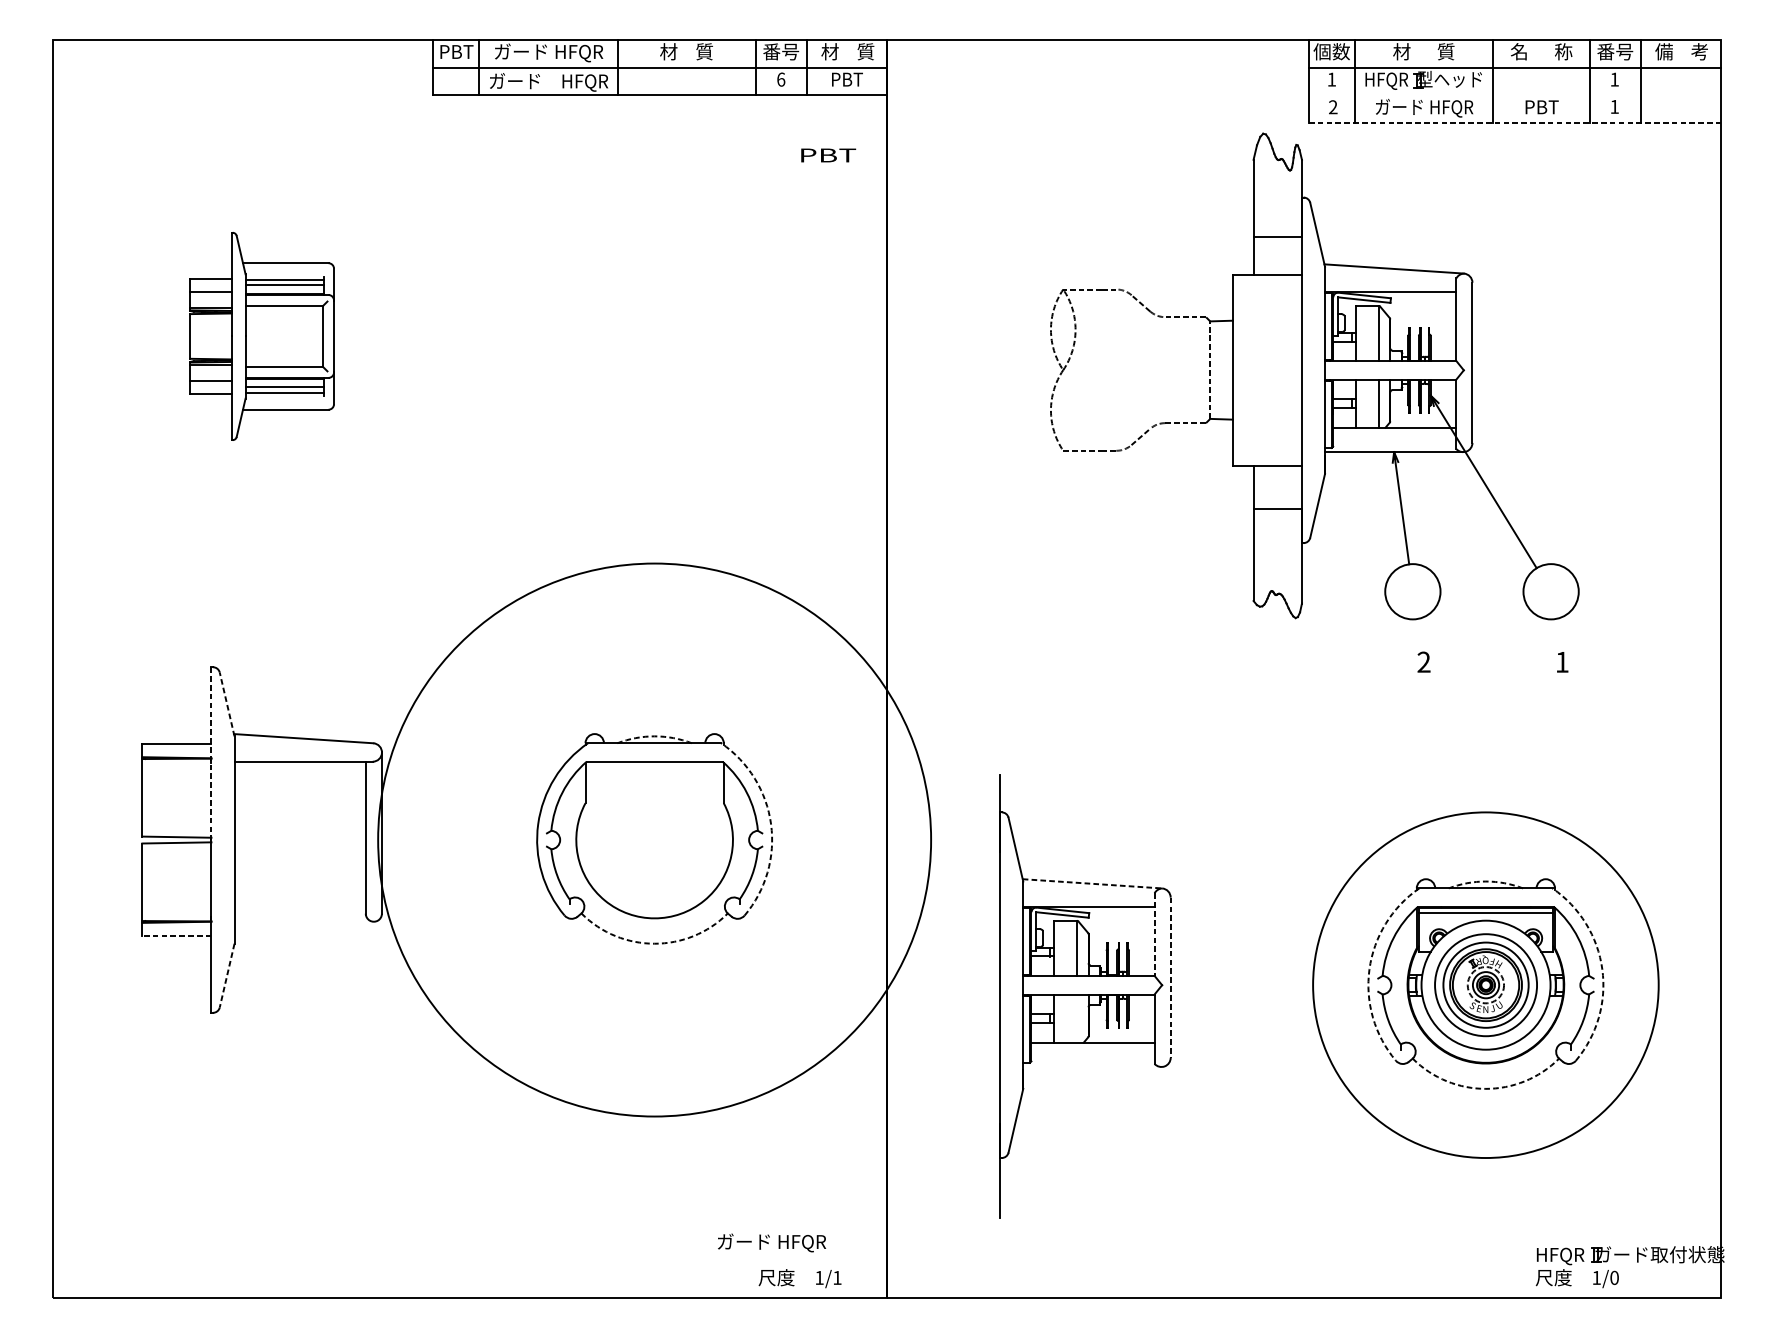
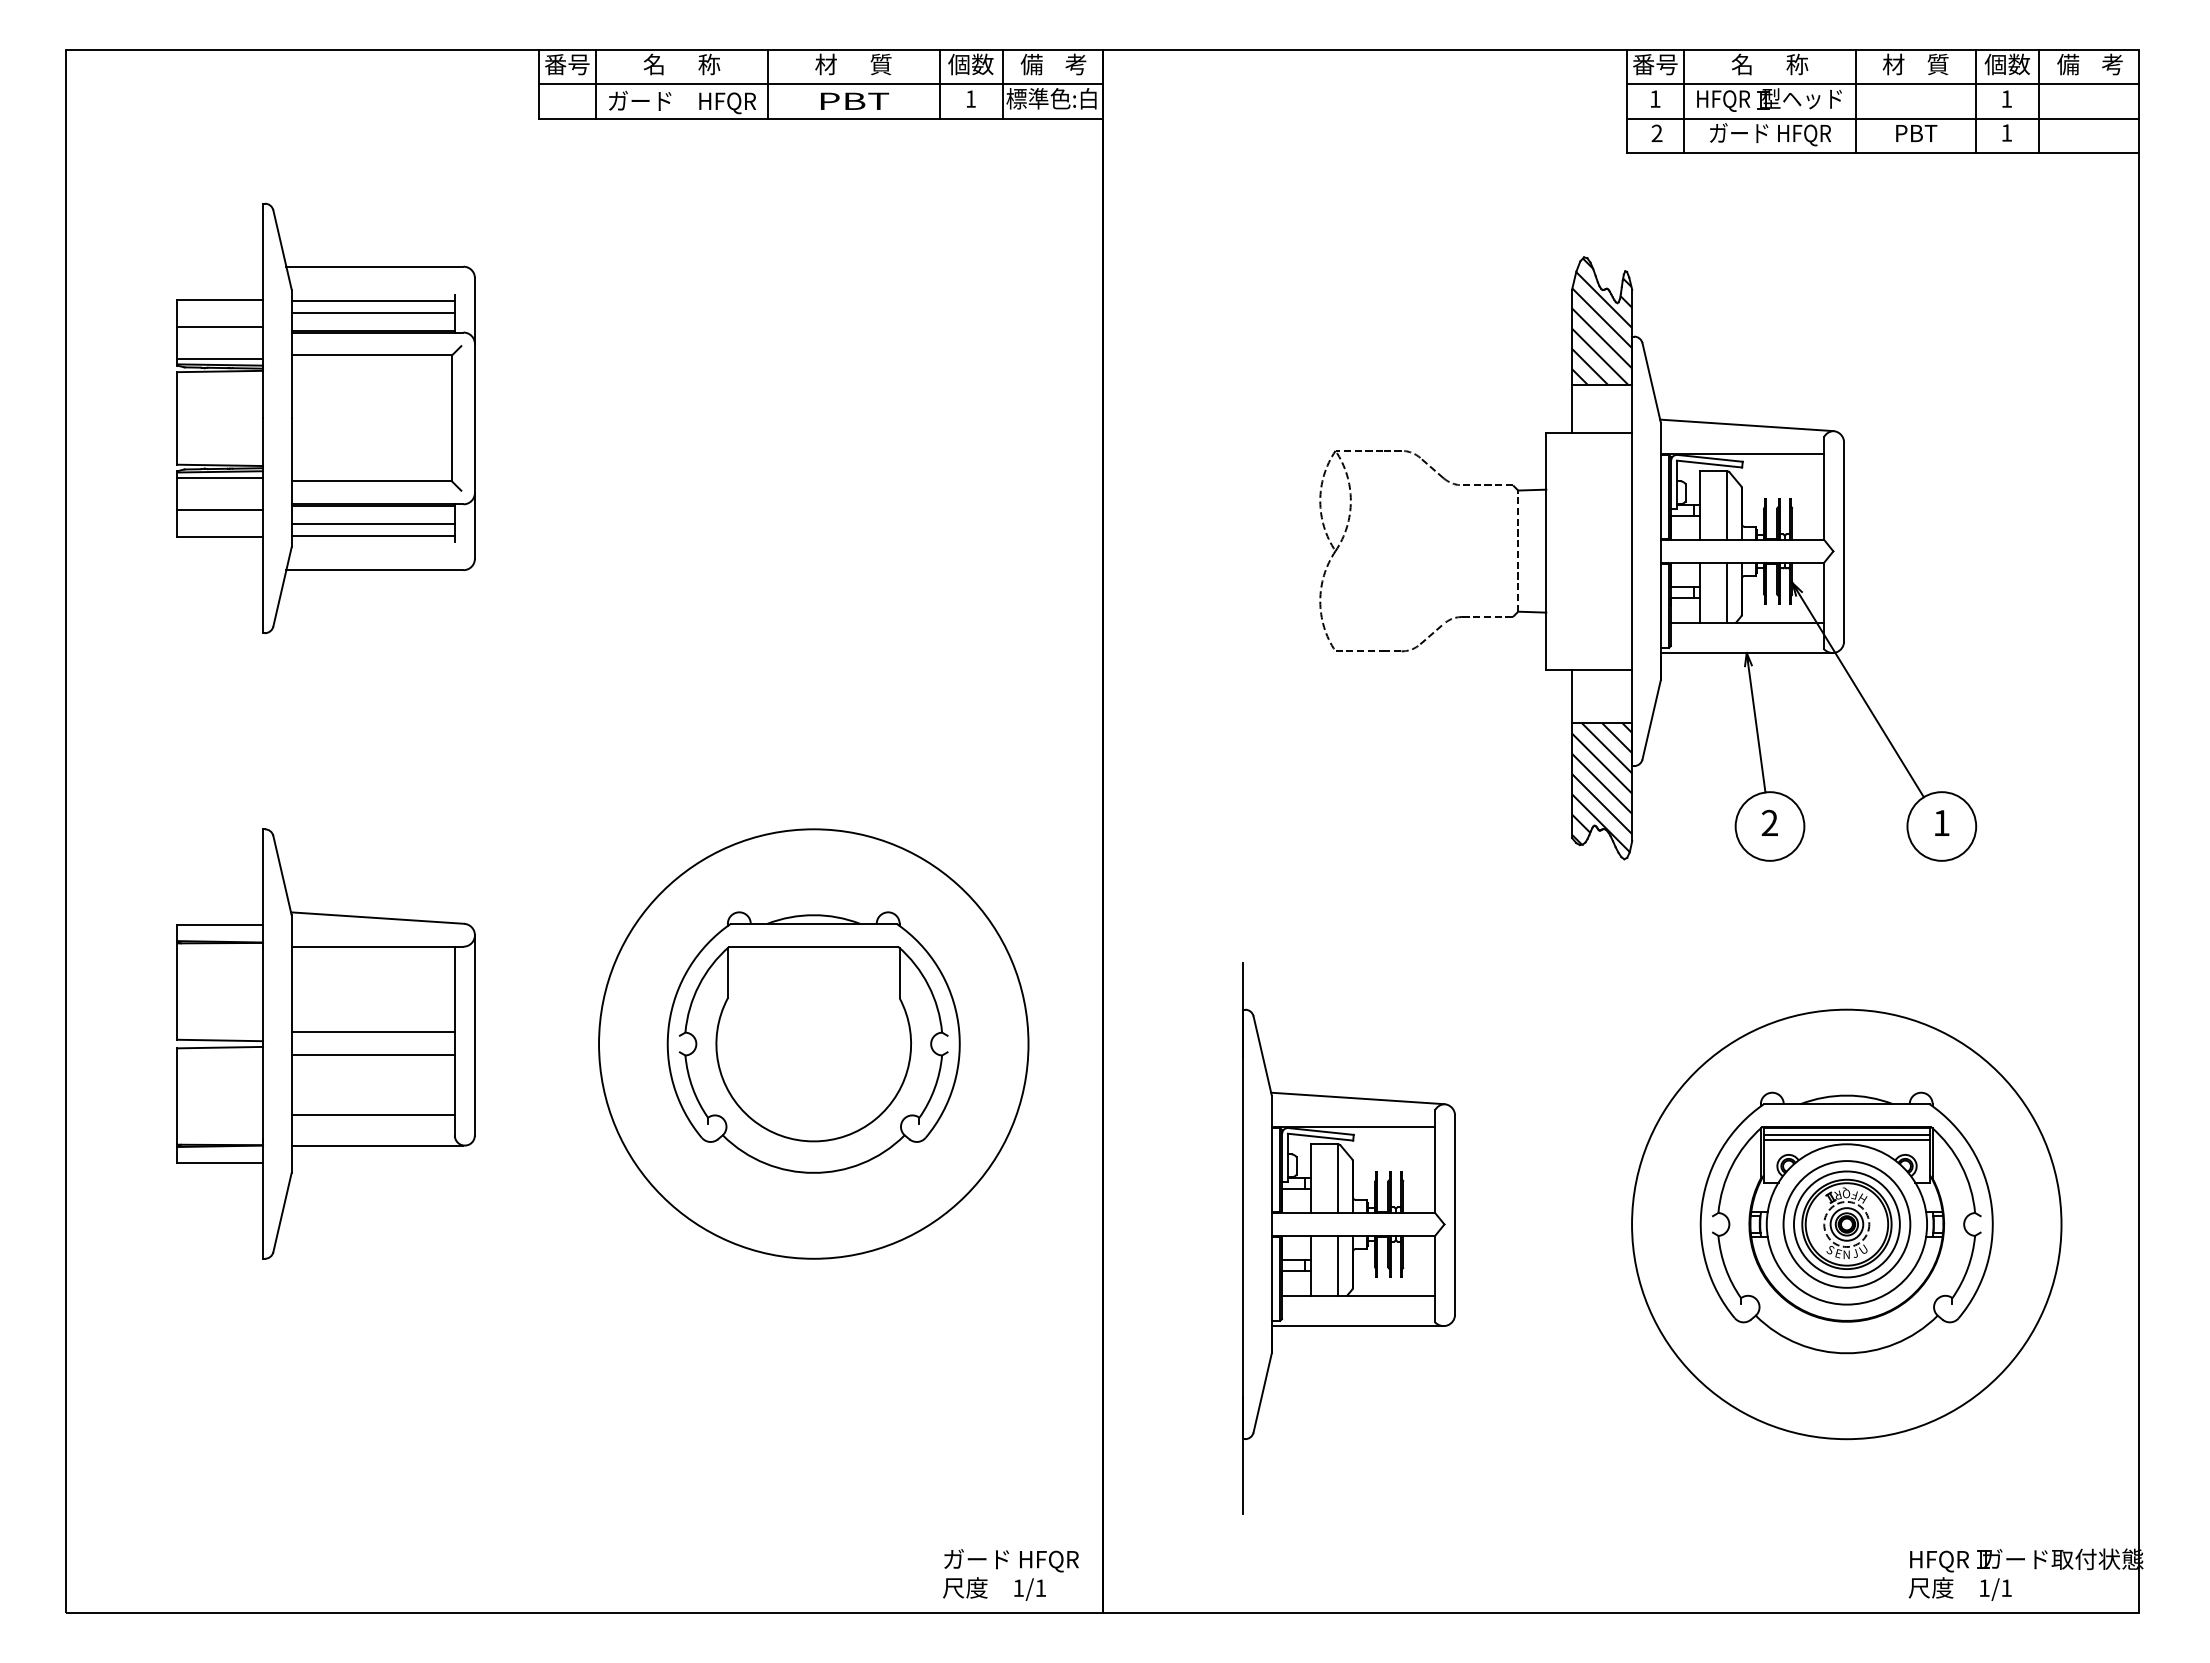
text: (456, 51) -> (567, 64), PBT -> 番号
text: (686, 51) -> (853, 64), 材    質 -> 材      質
text: (780, 51) -> (970, 64), 番号 -> 個数
text: (847, 51) -> (1053, 64), 材    質 -> 備    考
text: (1331, 51) -> (1654, 64), 個数 -> 番号
text: (1423, 51) -> (1769, 64), 材      質 -> 名      称
text: (1542, 51) -> (1916, 64), 名      称 -> 材    質
text: (1614, 51) -> (2006, 64), 番号 -> 個数
text: (549, 52) -> (682, 65), ガード HFQR -> 名      称
text: (781, 79) -> (971, 98), 6 -> 1
text: (845, 79) -> (1051, 98), PBT -> 標準色:白
line: (1514, 95) -> (1882, 118), added
line: (1515, 122) -> (1883, 152), dashed -> solid
text: (829, 154) -> (855, 100), moved
part: (261, 335) -> (325, 417), size x1.67
part: (1315, 376) -> (1648, 558), moved
line: (227, 704) -> (282, 875), dashed -> solid
arc: (654, 736) -> (813, 915), dashed -> solid
line: (211, 754) -> (263, 937), dashed -> solid
arc: (771, 824) -> (958, 1024), dashed -> solid
line: (299, 830) -> (372, 1032), added
circle: (654, 839) -> (813, 1043), size x0.62
line: (299, 849) -> (372, 1055), added
arc: (1485, 881) -> (1846, 1095), dashed -> solid
line: (1092, 883) -> (1357, 1098), dashed -> solid
line: (299, 897) -> (372, 1115), added
line: (1485, 916) -> (1846, 1139), added
line: (303, 921) -> (377, 1145), added
line: (177, 935) -> (220, 1162), dashed -> solid
line: (1154, 935) -> (1435, 1162), dashed -> solid
arc: (654, 943) -> (813, 1172), dashed -> solid
arc: (1369, 969) -> (1702, 1204), dashed -> solid
arc: (1602, 969) -> (1991, 1204), dashed -> solid
line: (227, 975) -> (282, 1212), dashed -> solid
line: (1171, 978) -> (1455, 1215), dashed -> solid
line: (1076, 1018) -> (1338, 1265), added
line: (1092, 1067) -> (1357, 1326), added
arc: (1485, 1089) -> (1846, 1353), dashed -> solid
text: (771, 1242) -> (1011, 1560), moved
text: (1614, 1278) -> (2006, 1588), 1/0 -> 1/1

